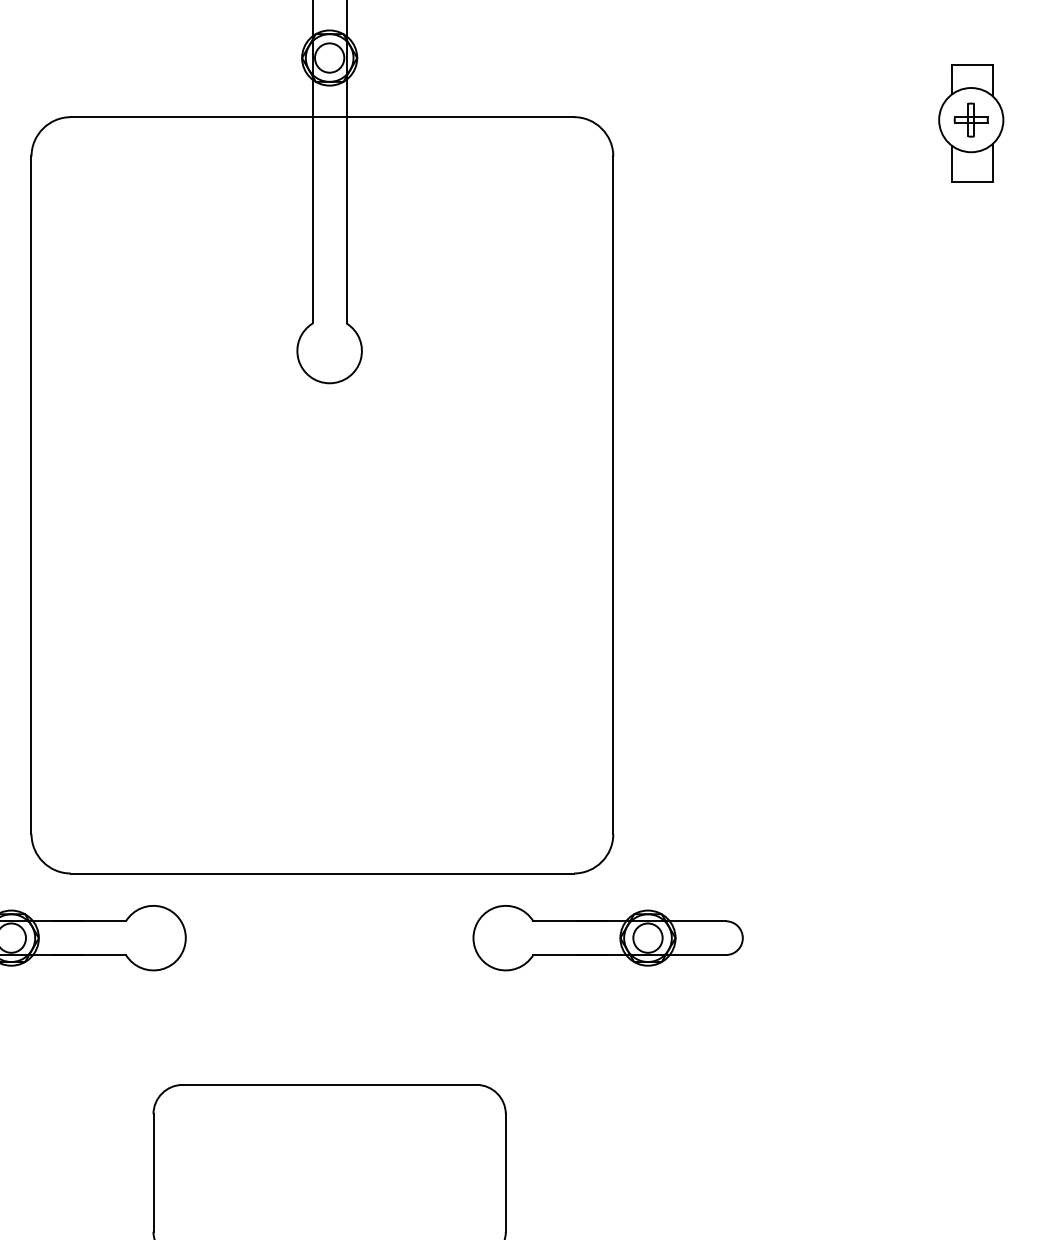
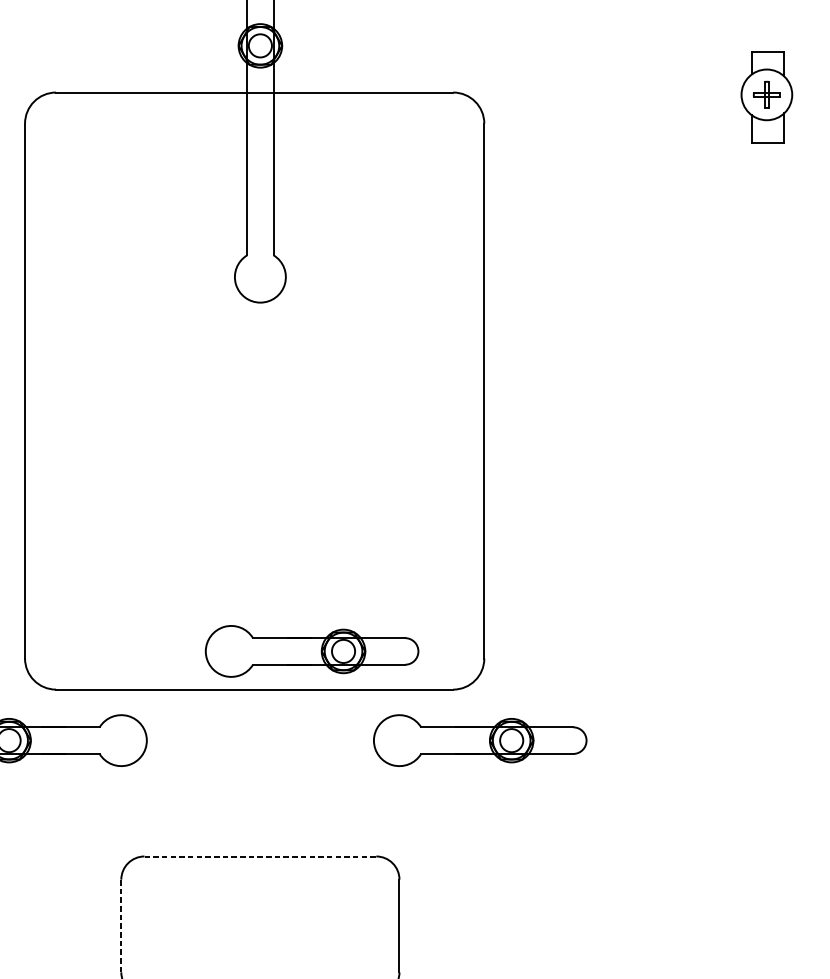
part: (394, 825) -> (311, 651), added
line: (329, 1084) -> (260, 856), solid -> dashed
line: (153, 1172) -> (121, 925), solid -> dashed

